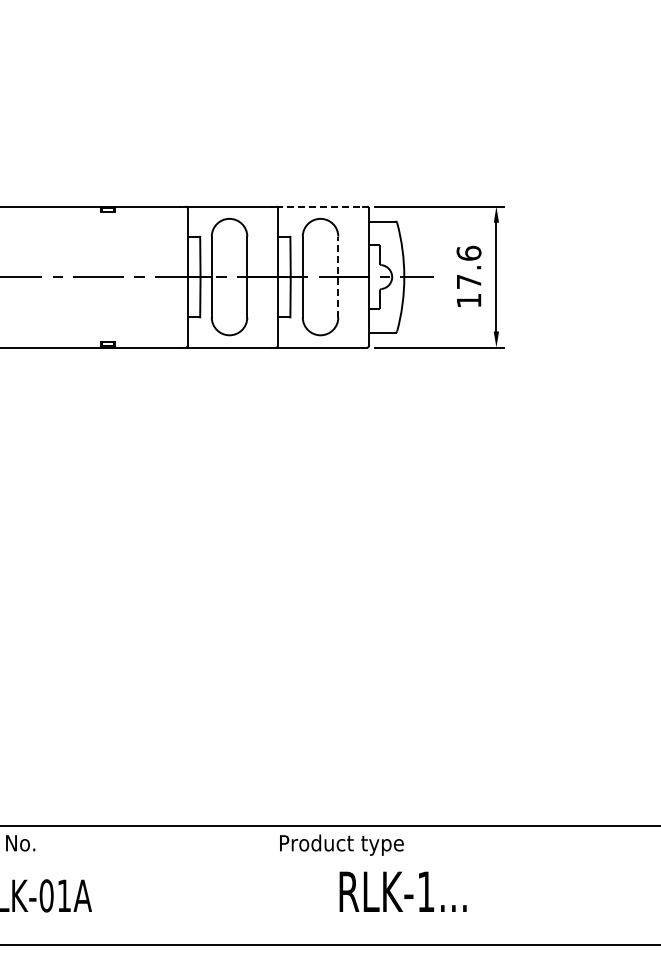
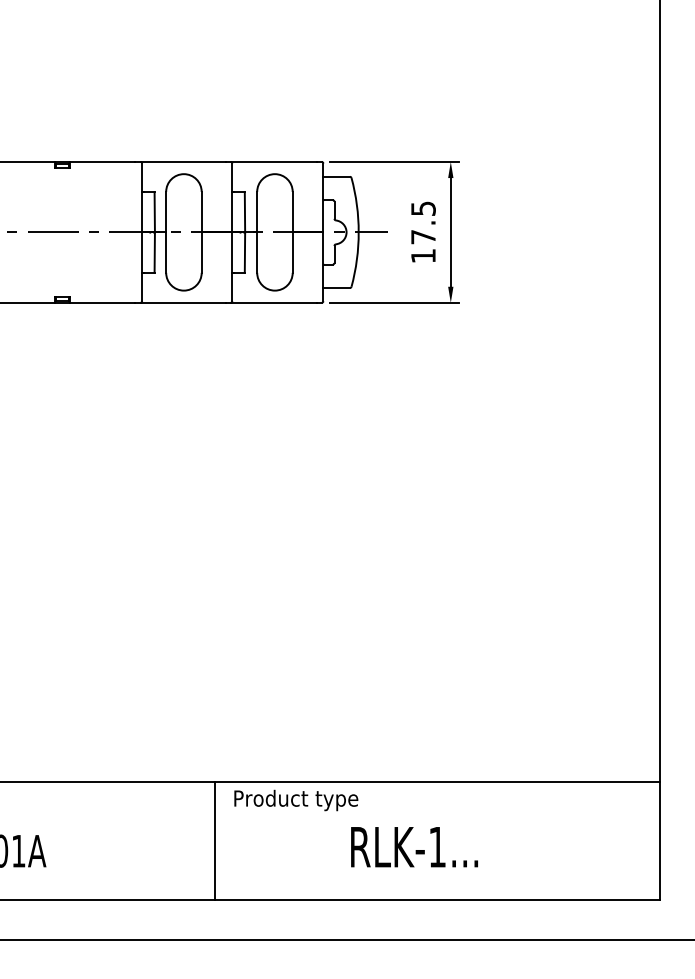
line: (320, 206) -> (274, 161), dashed -> solid
text: (469, 253) -> (423, 208), 17.6 -> 17.5
line: (338, 276) -> (292, 231), dashed -> solid
line: (260, 885) -> (214, 840), added
text: (403, 892) -> (414, 847), moved

